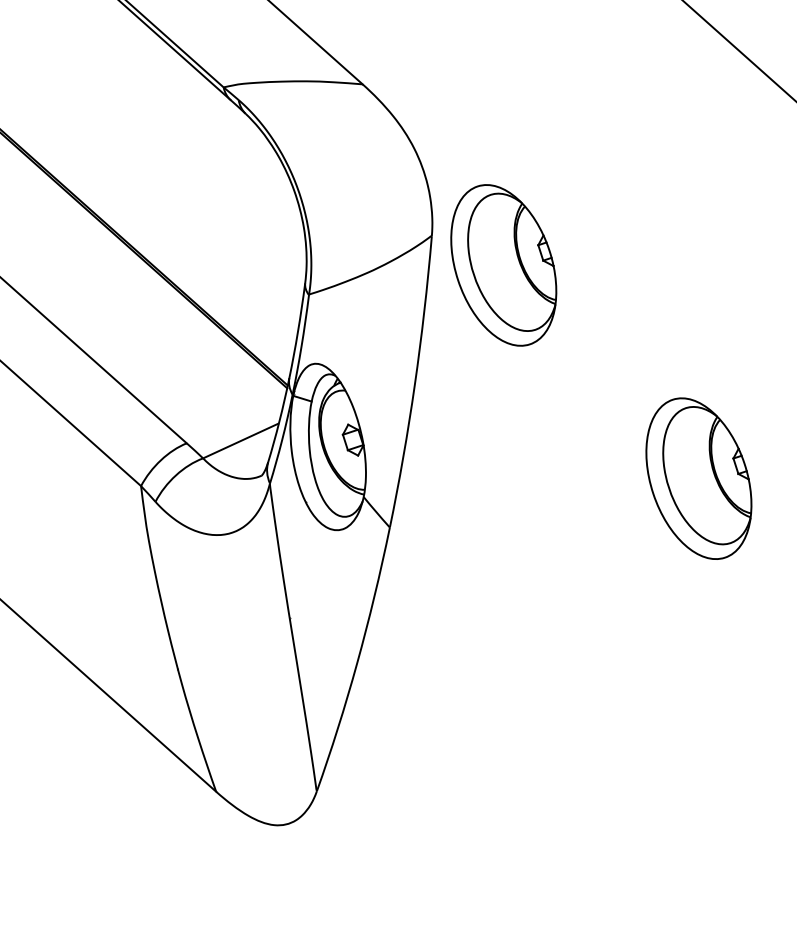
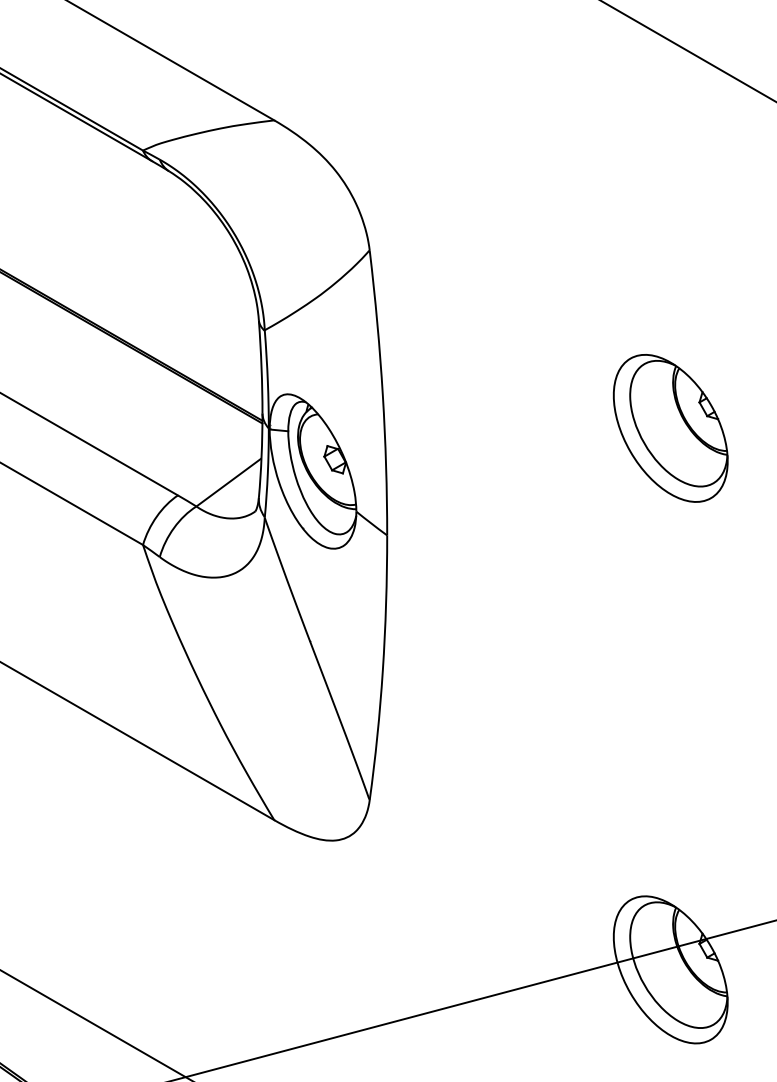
part: (503, 265) -> (443, 264), removed

